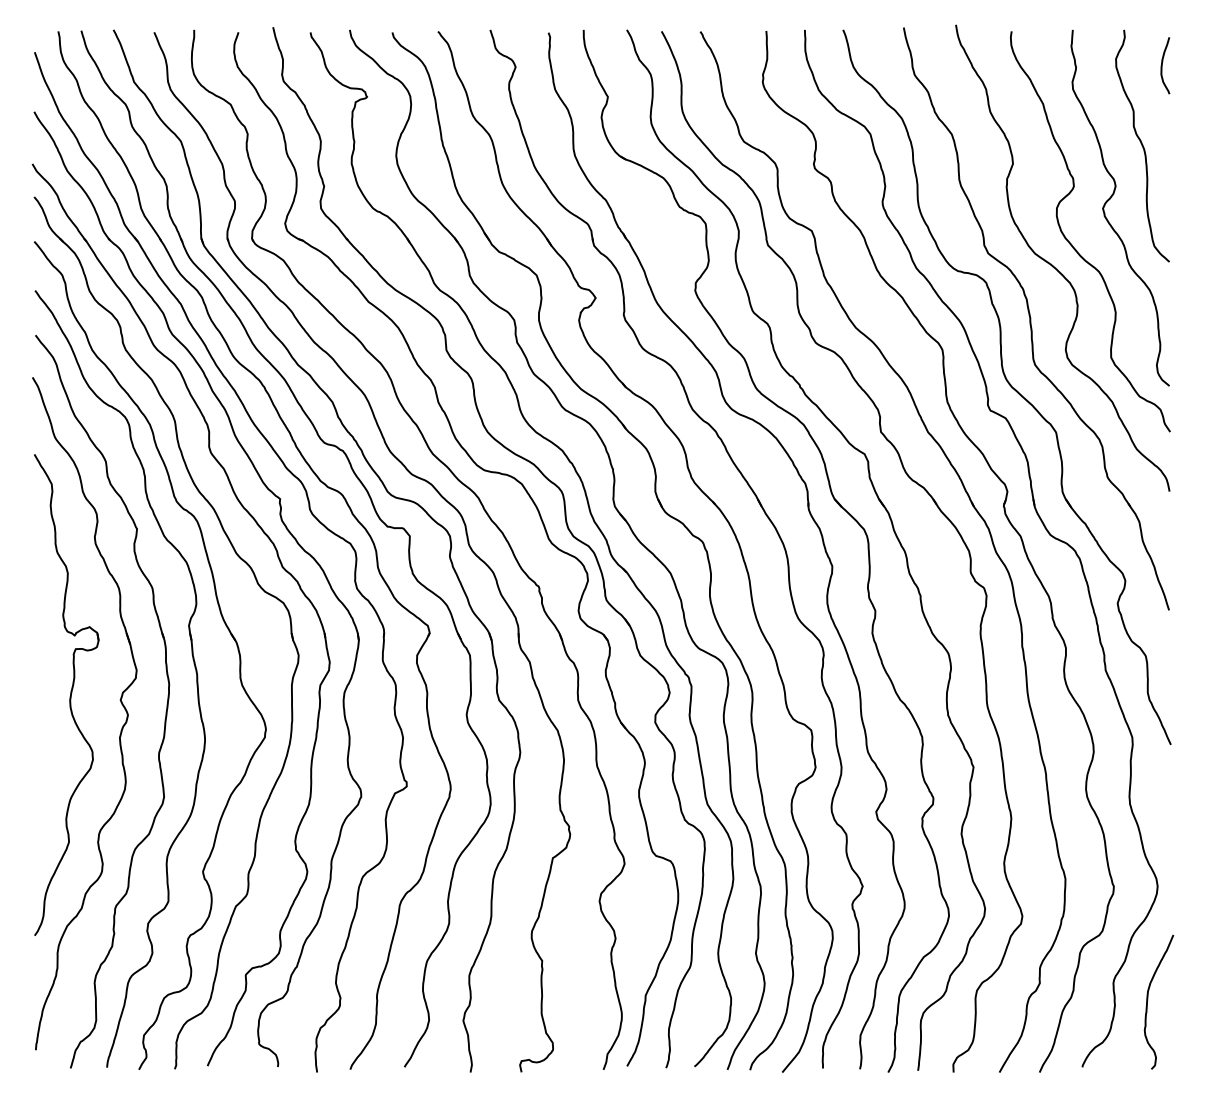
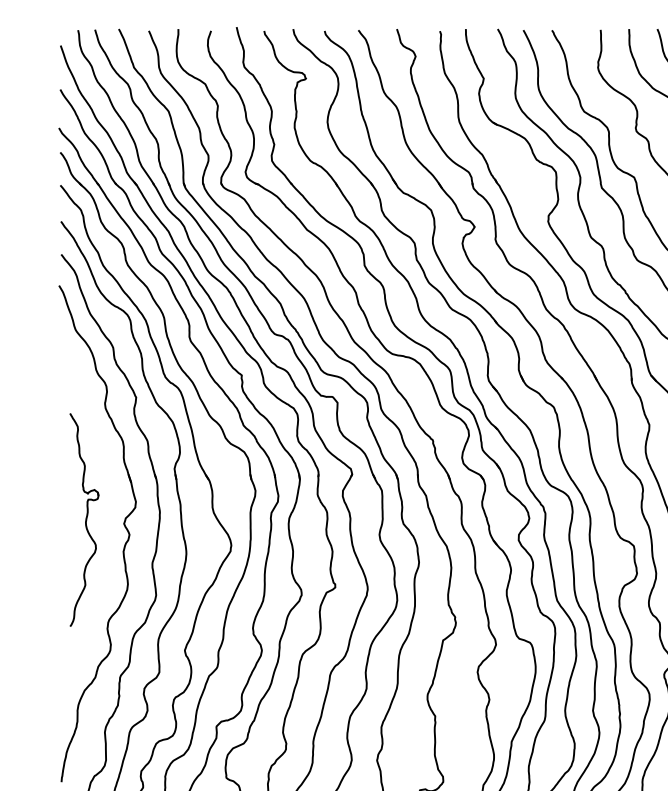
part: (66, 694) -> (84, 519), size x0.6

